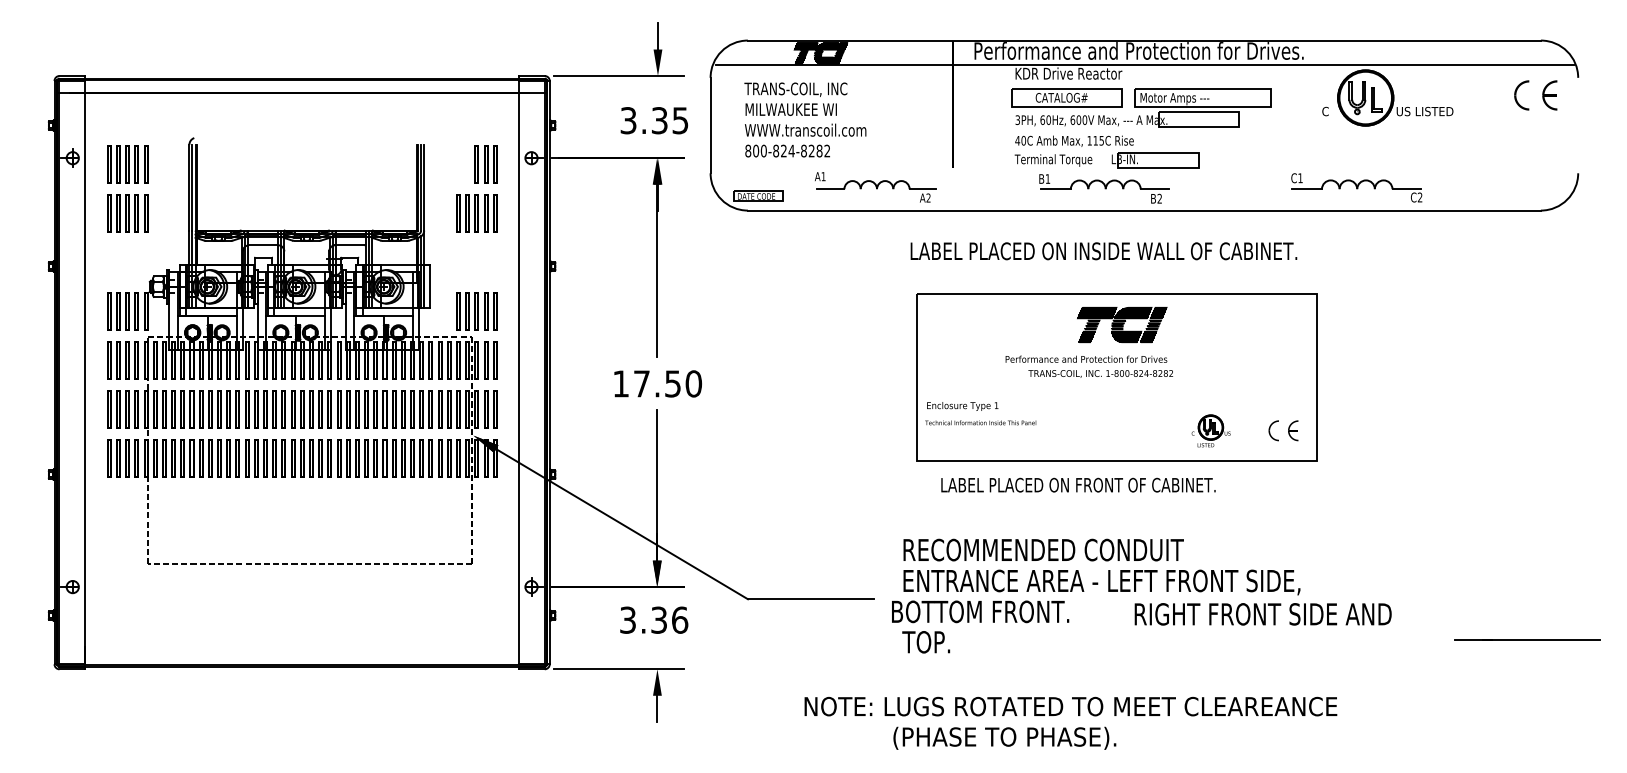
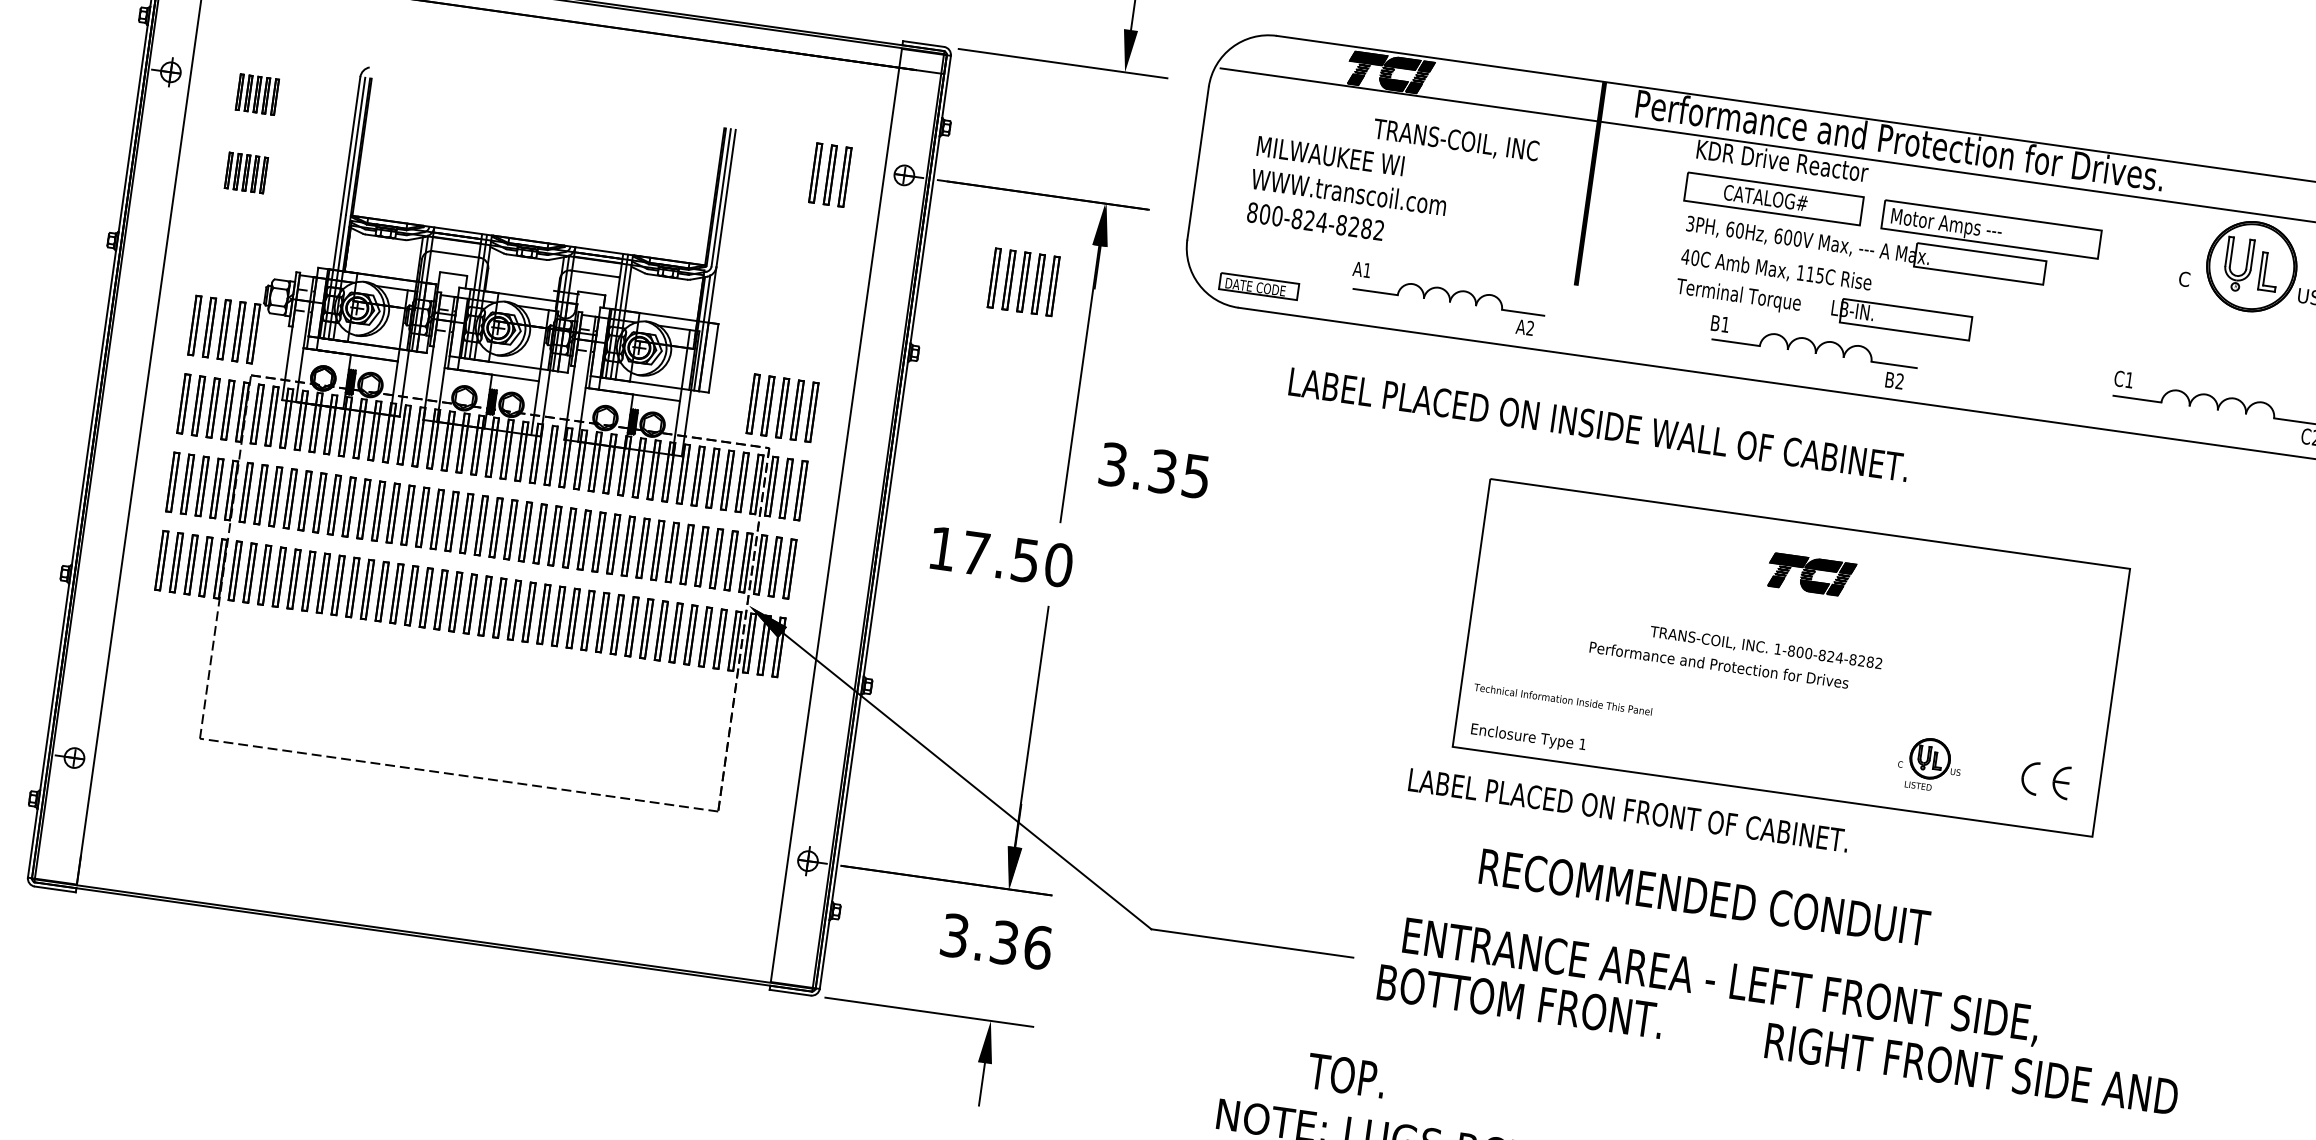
text: (795, 89) -> (1455, 140), moved
text: (654, 120) -> (1154, 470), moved
part: (127, 164) -> (256, 94), size x0.6
part: (127, 213) -> (245, 173), size x0.6
part: (476, 213) -> (1023, 282), moved
text: (1103, 251) -> (1598, 425), moved
part: (1122, 325) -> (1811, 575), size x0.6
text: (1086, 358) -> (1719, 663), moved
text: (657, 383) -> (1000, 556), moved
text: (962, 406) -> (1528, 738), moved
text: (1078, 484) -> (1628, 809), moved
text: (1043, 549) -> (1704, 896), moved
text: (926, 642) -> (1346, 1076), moved

